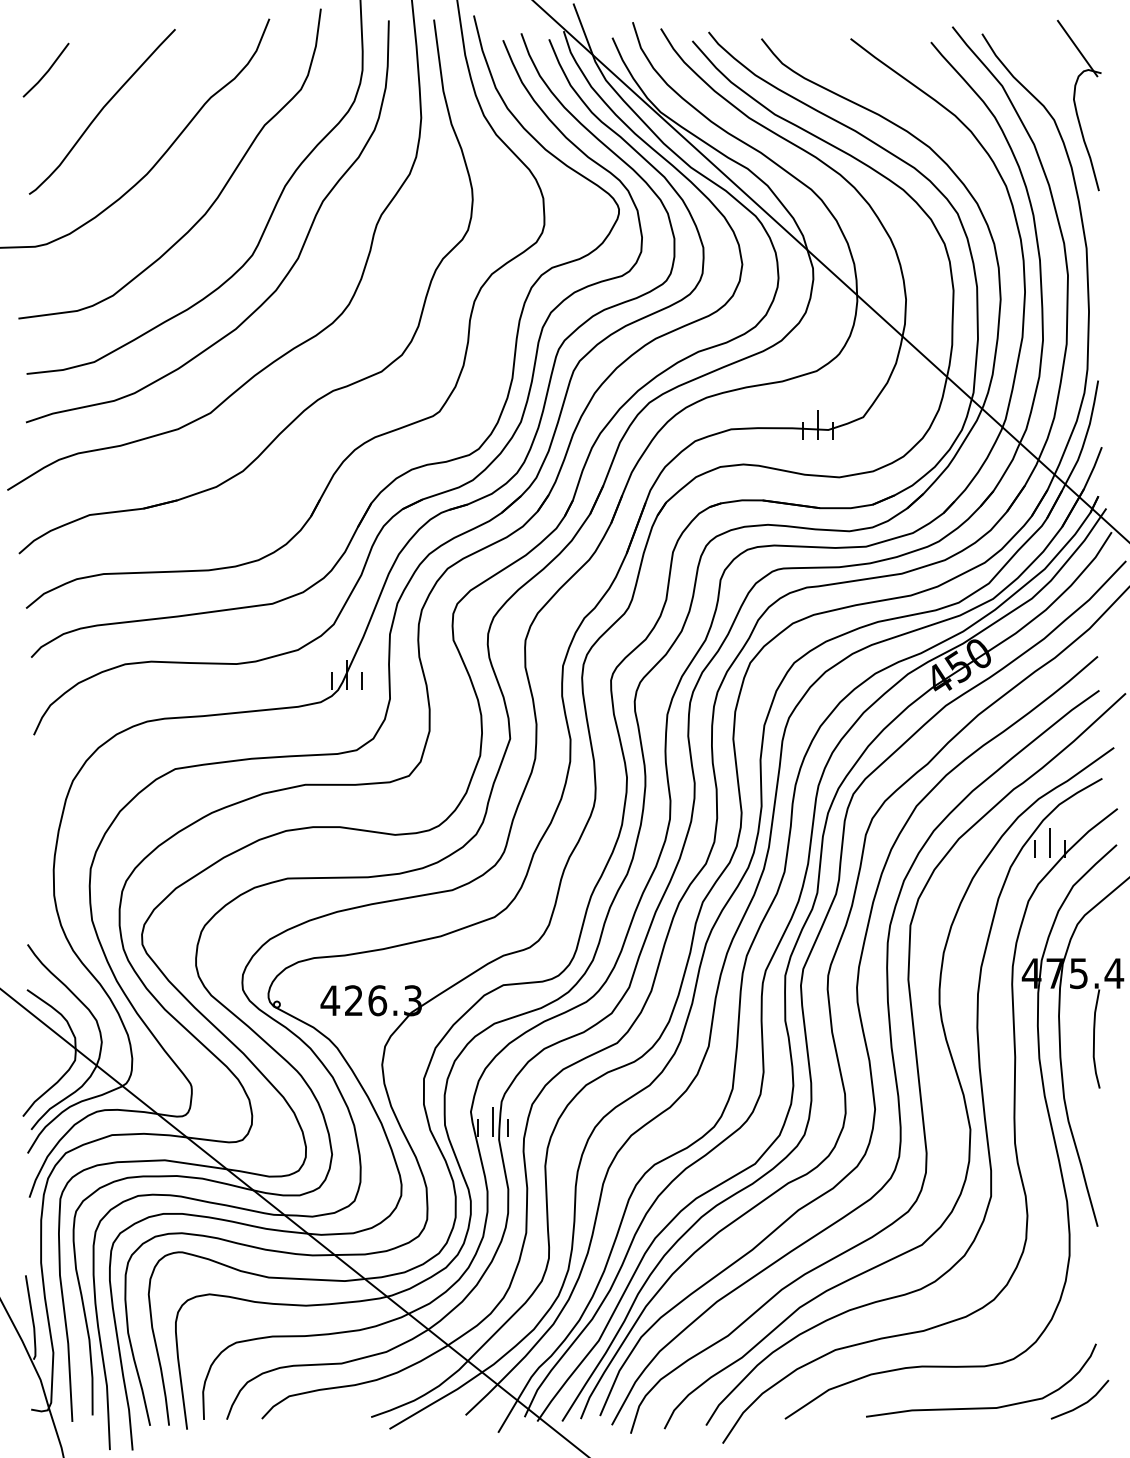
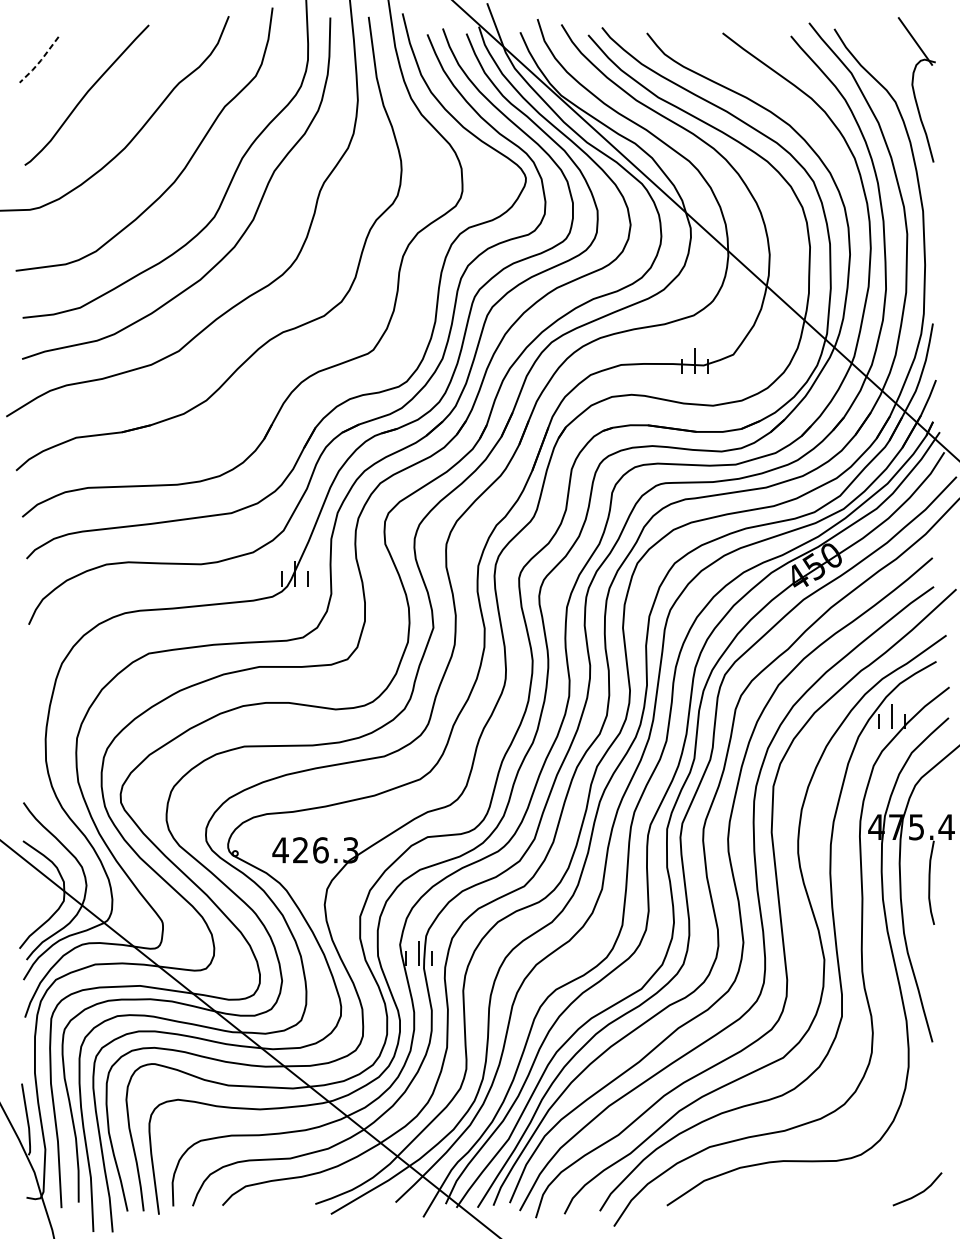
line: (47, 71) -> (40, 60), solid -> dashed
curve: (981, 1407) -> (833, 1195), removed

